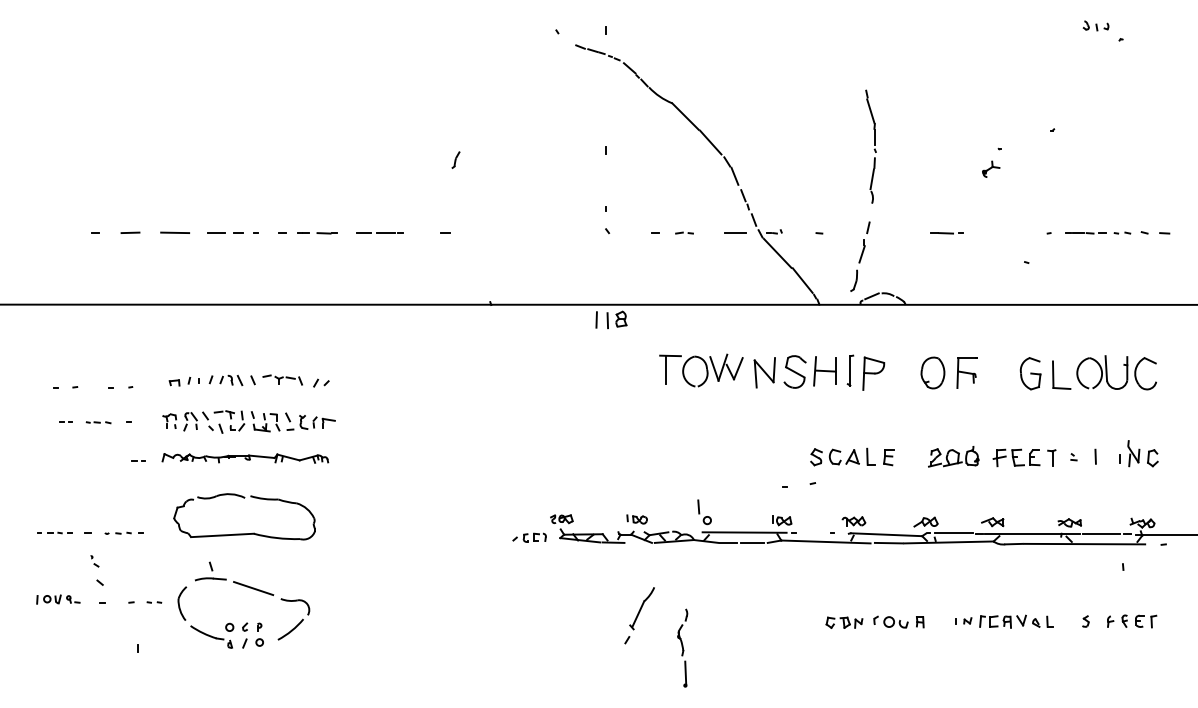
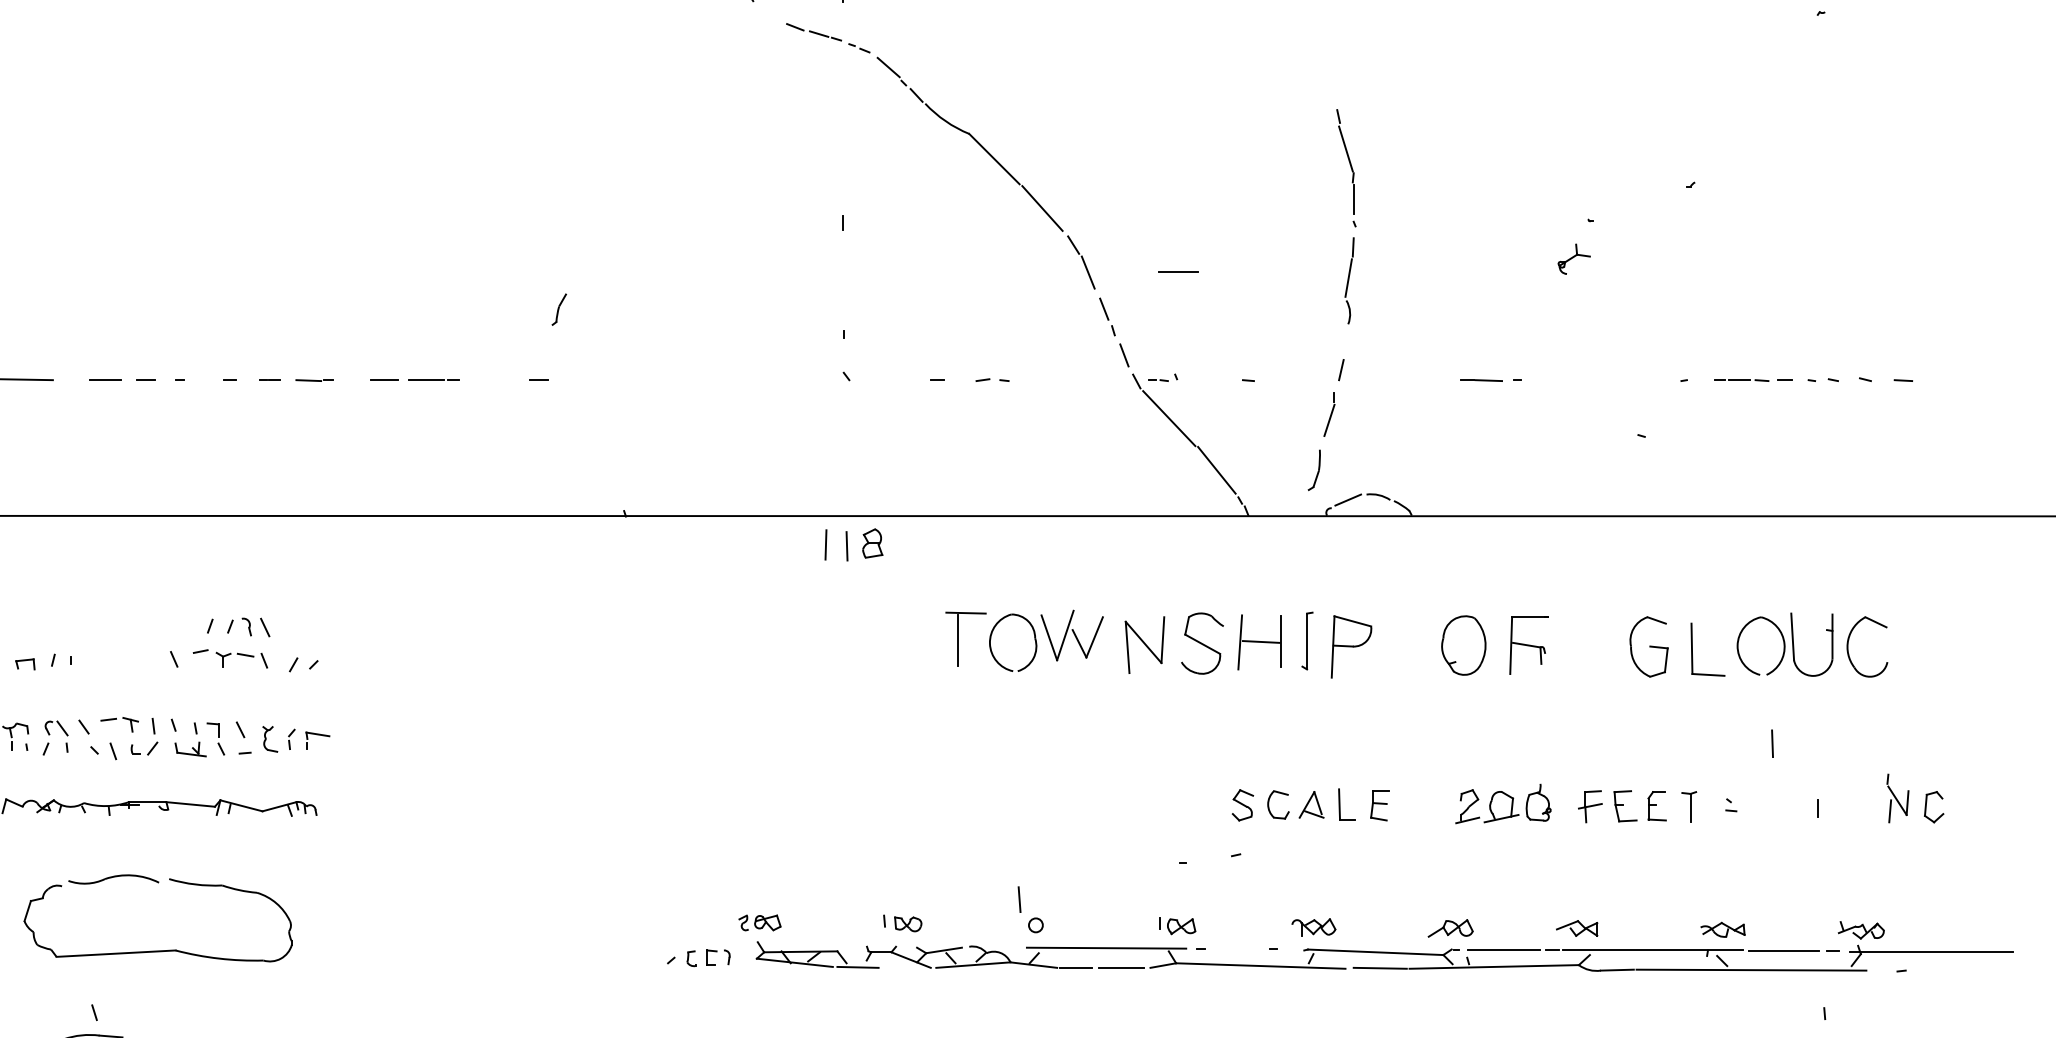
part: (455, 159) -> (558, 308), moved
line: (735, 232) -> (1178, 270), moved
part: (225, 379) -> (237, 625), moved
part: (1142, 453) -> (1914, 798), moved
line: (1095, 456) -> (1772, 743), moved

